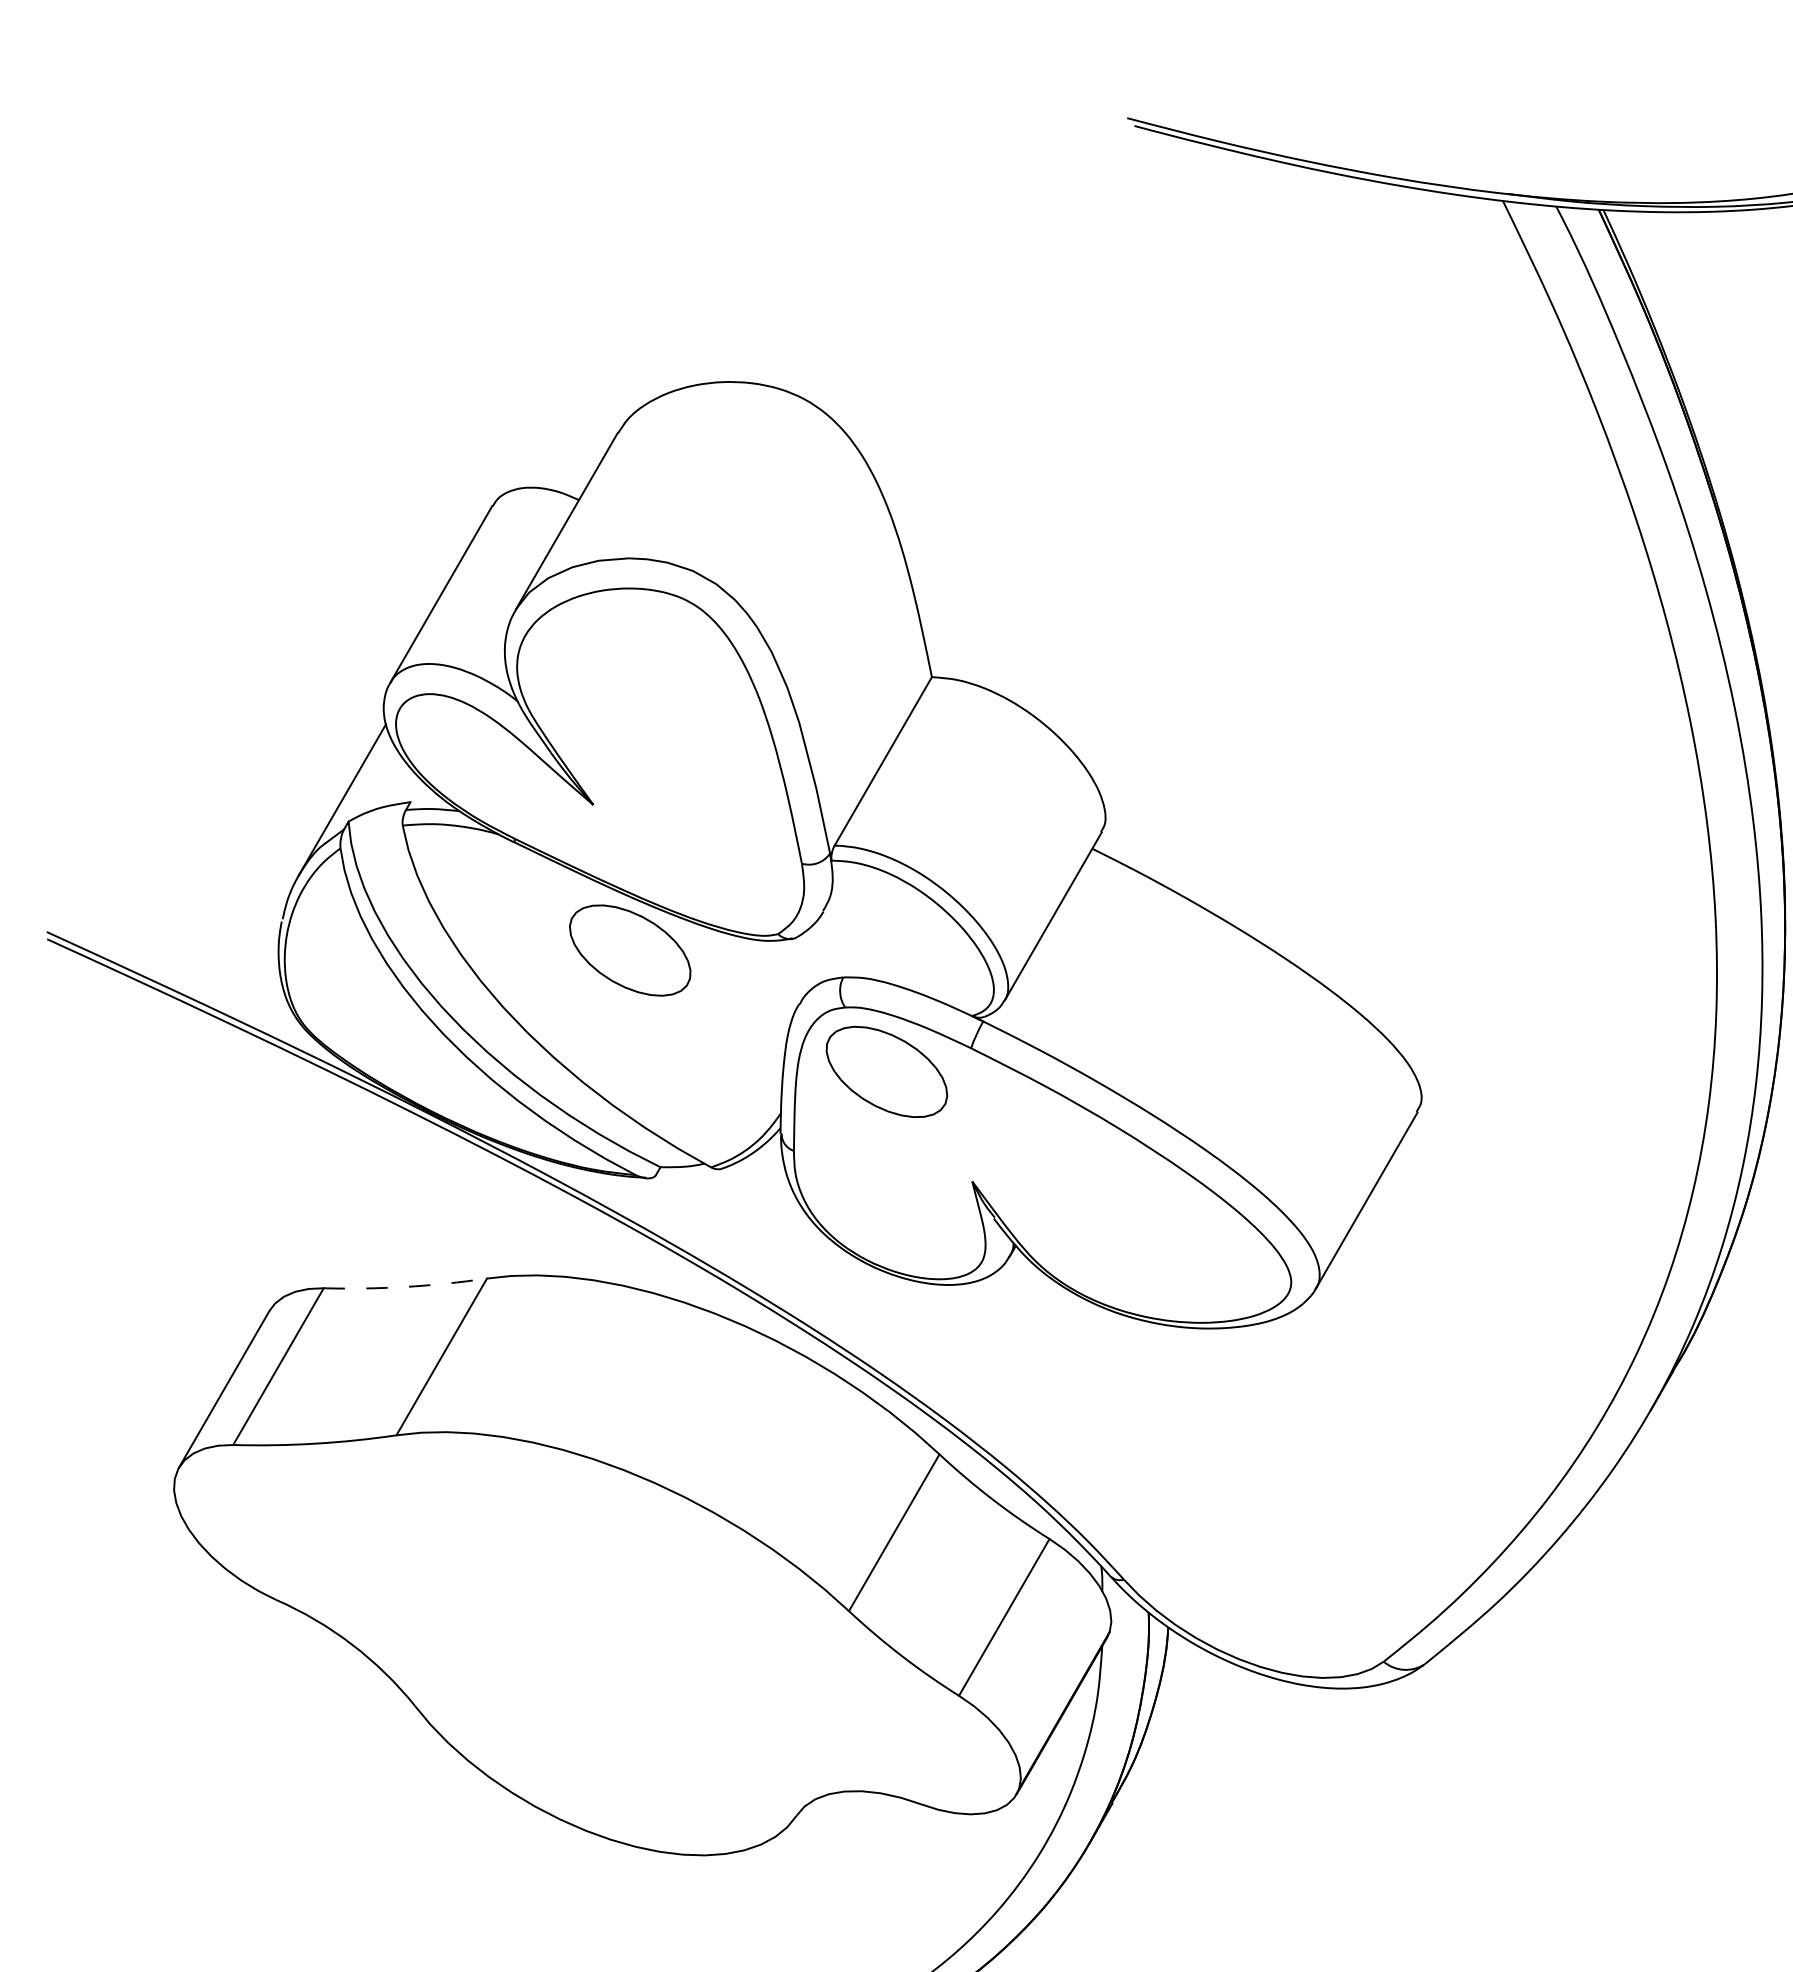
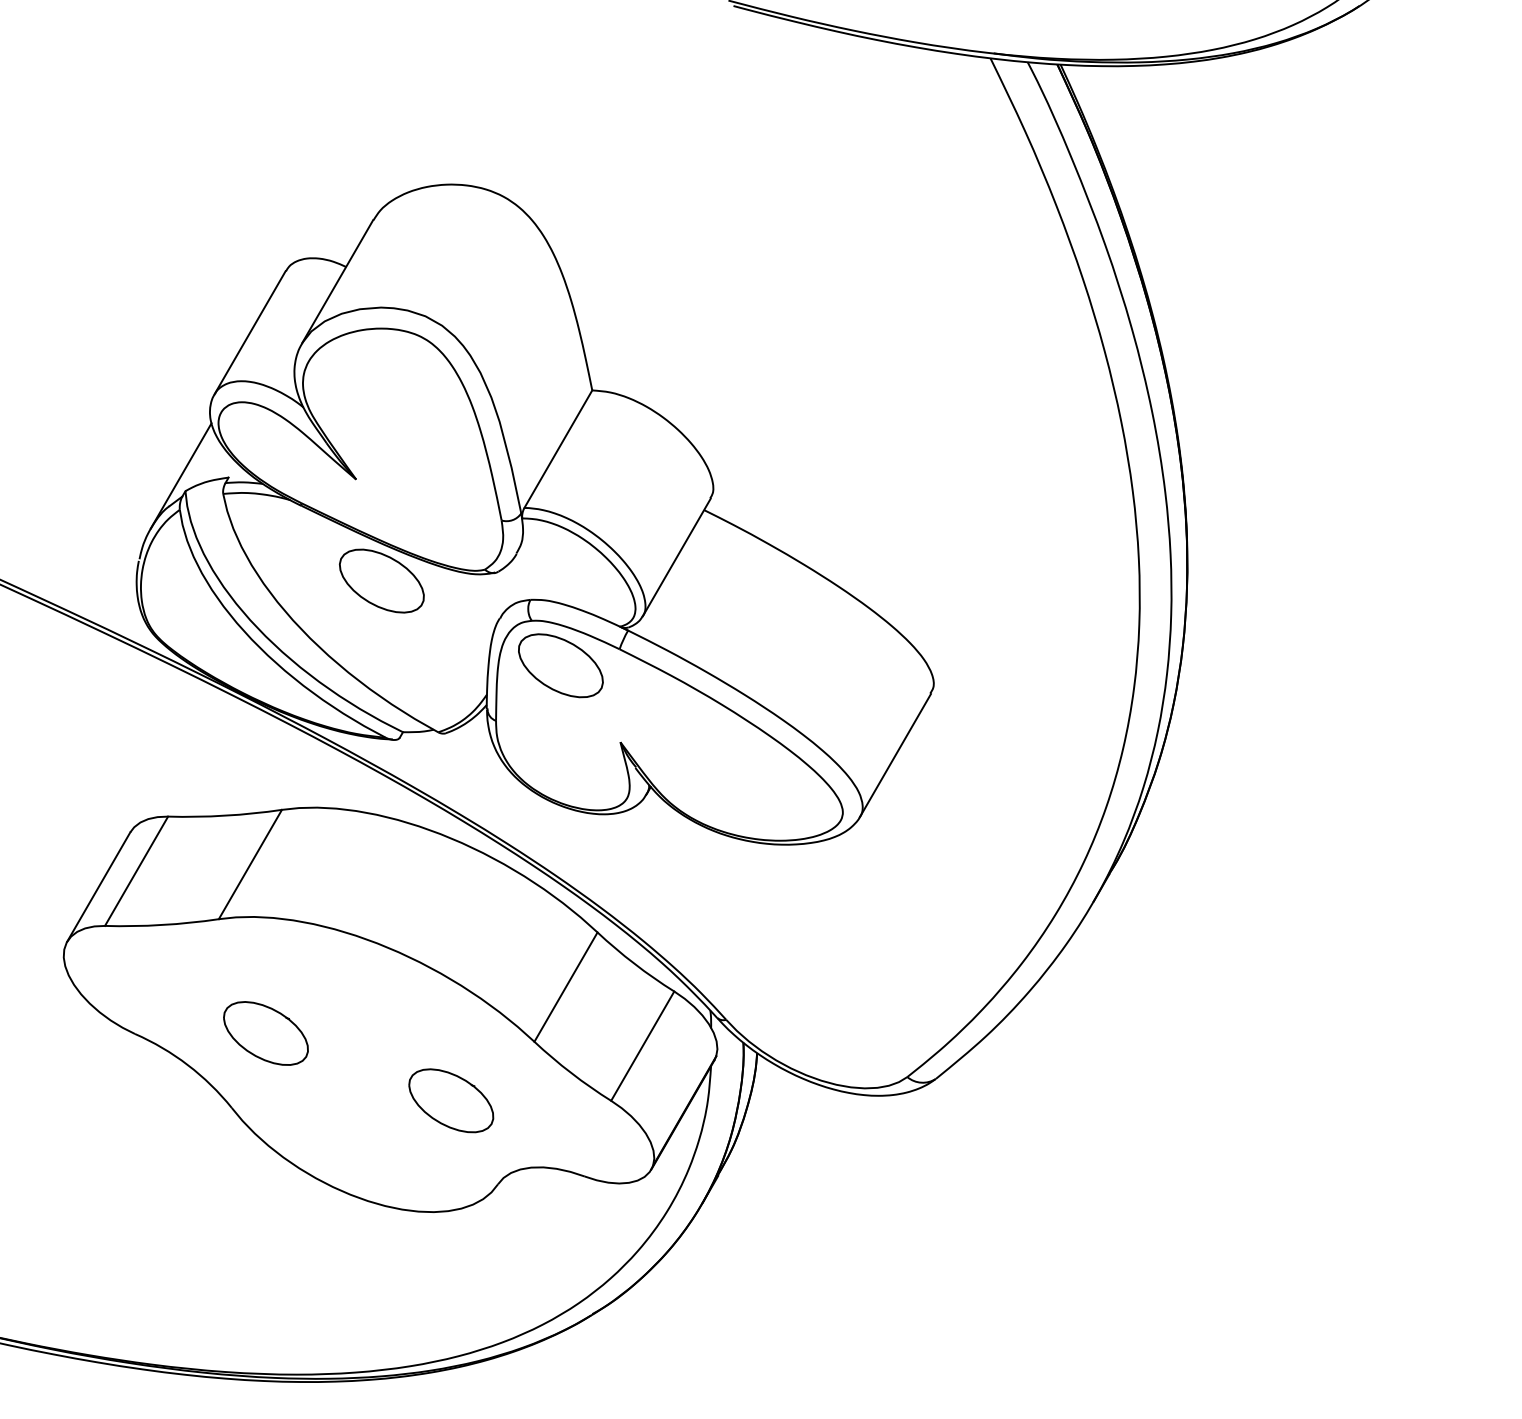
arc: (405, 1286) -> (225, 815), dashed -> solid
part: (463, 1599) -> (265, 1033), added
part: (730, 1695) -> (451, 1100), added

